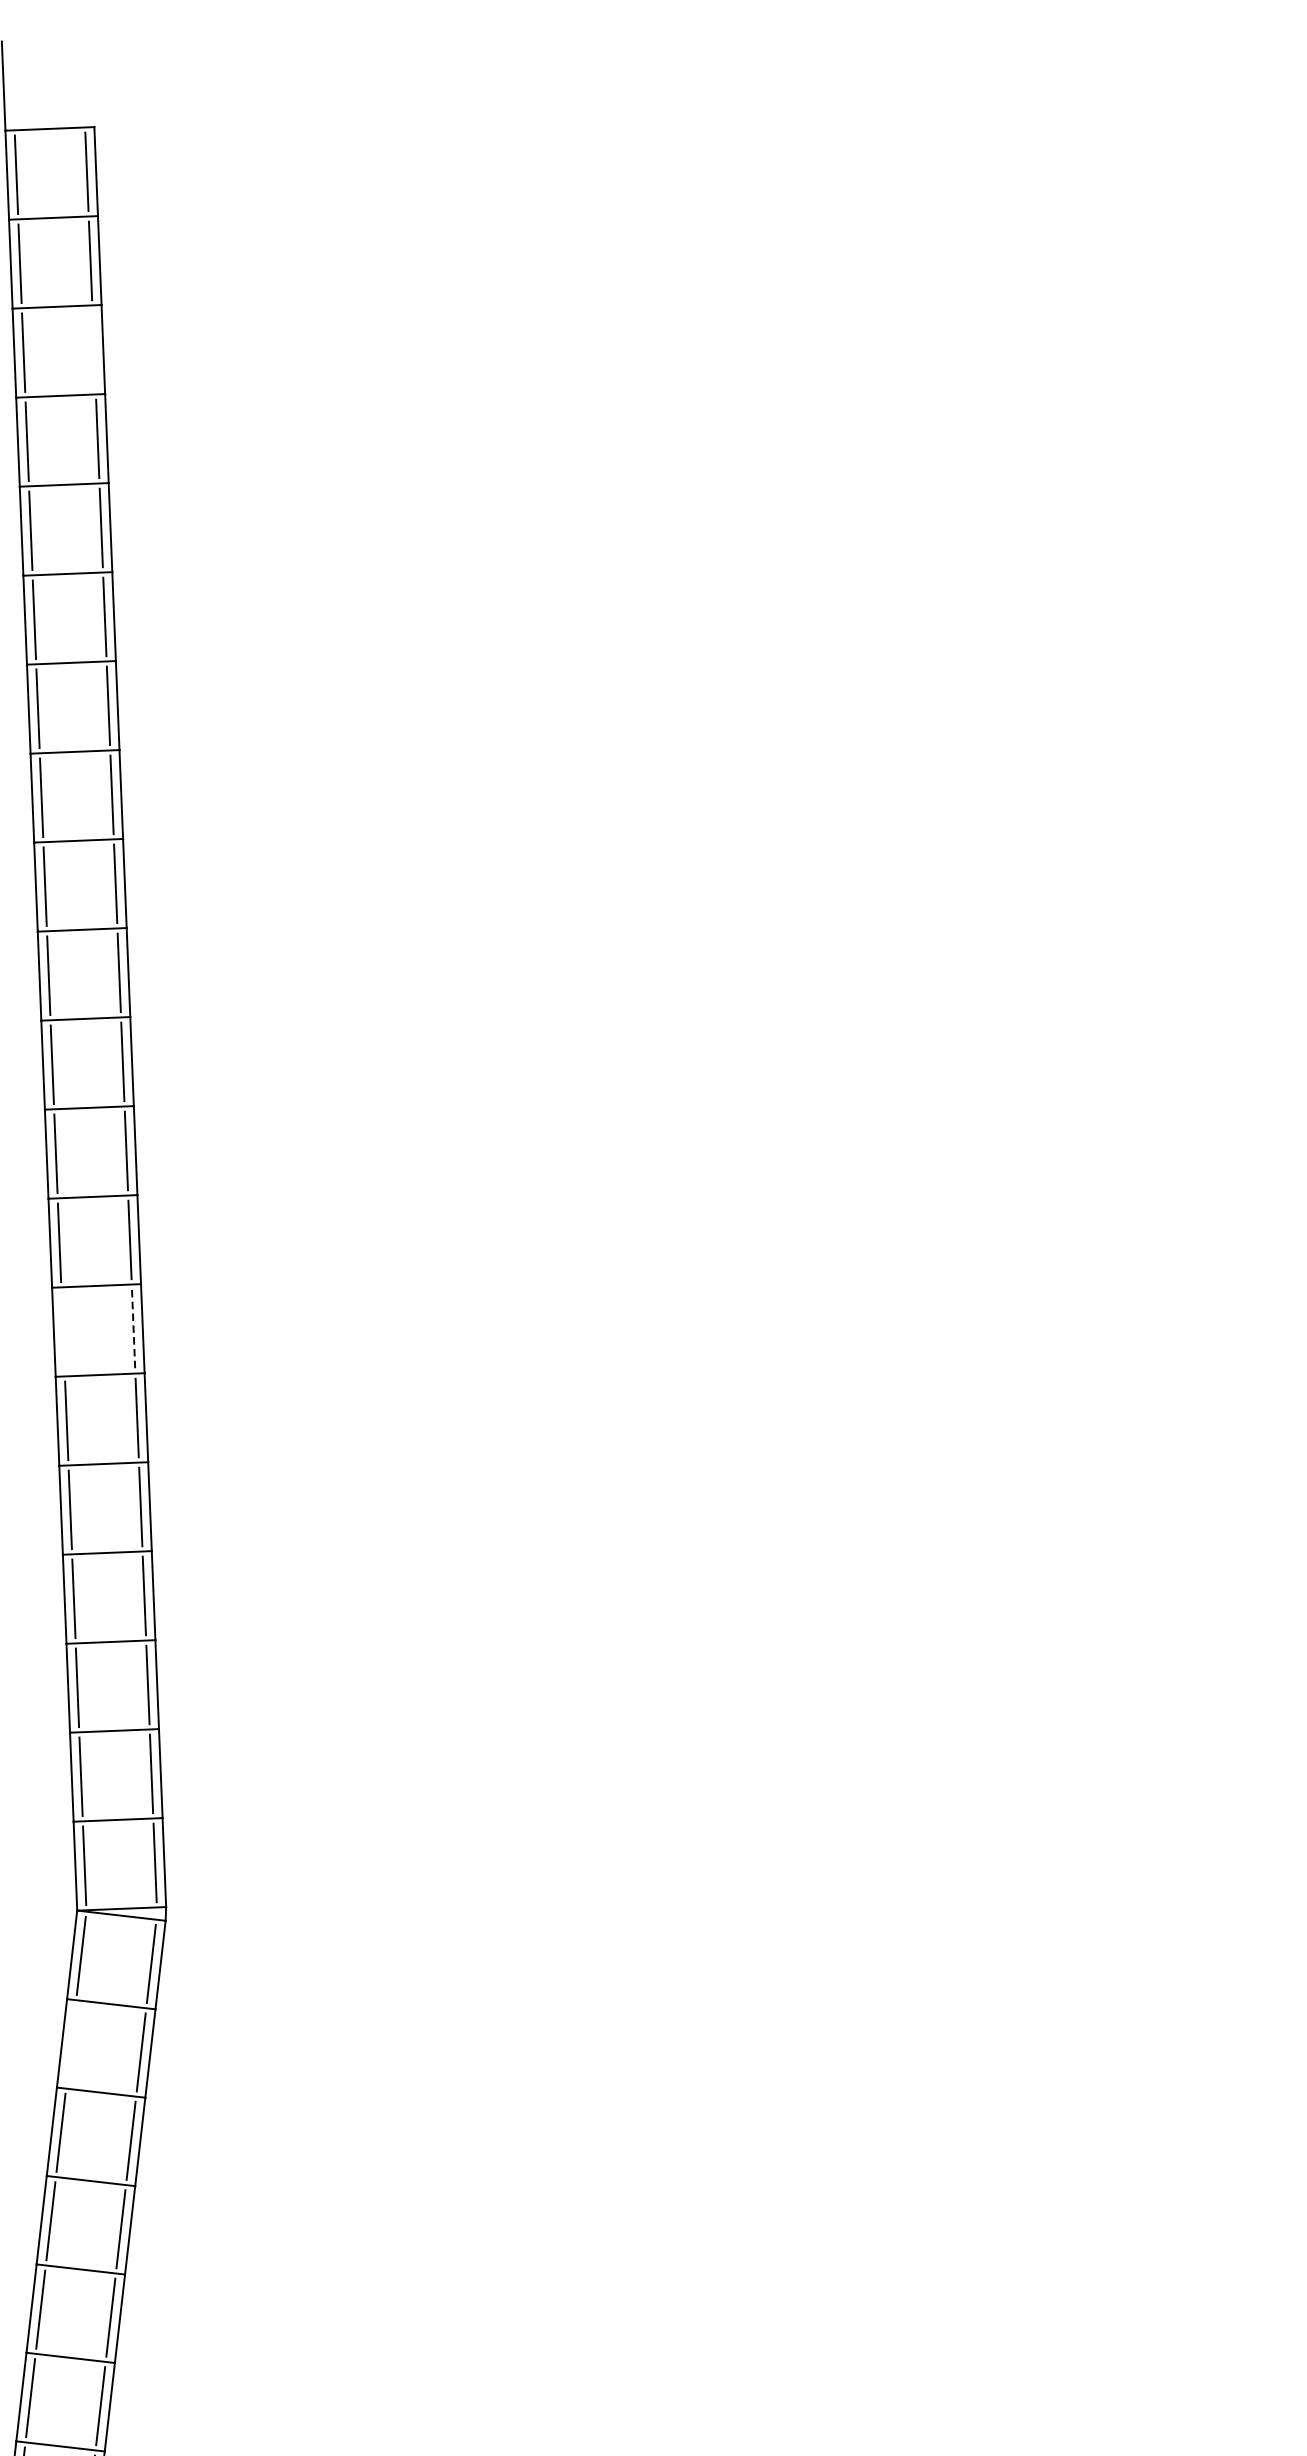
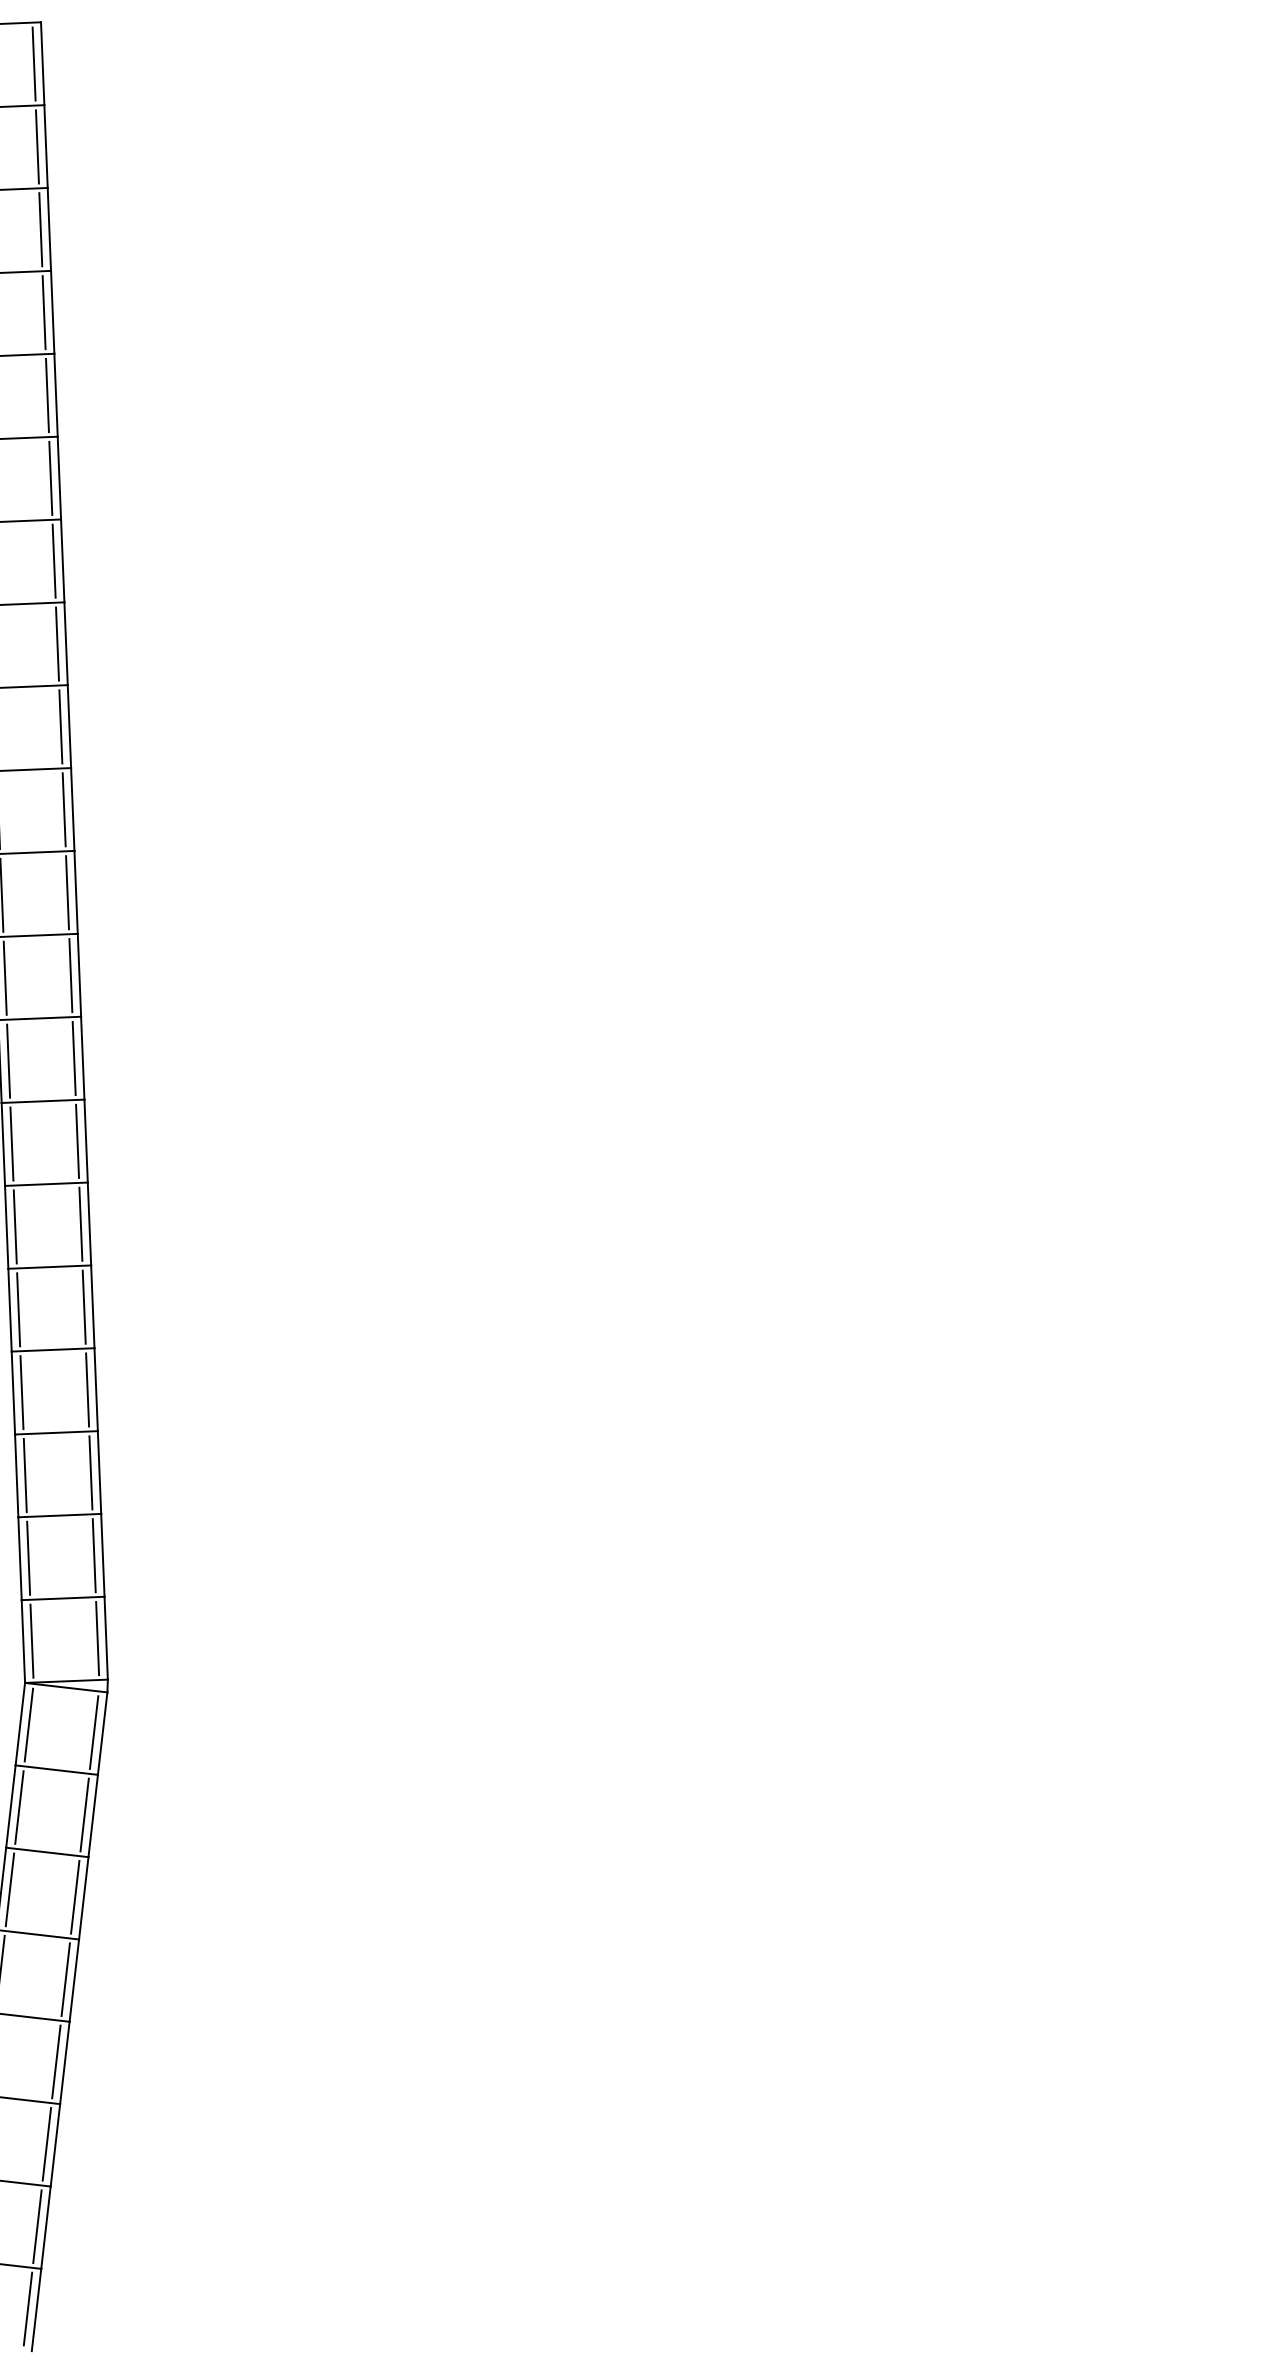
line: (93, 349) -> (40, 229), added
line: (133, 1329) -> (77, 1141), dashed -> solid
line: (62, 1331) -> (11, 1143), added
line: (71, 2044) -> (19, 1807), added

